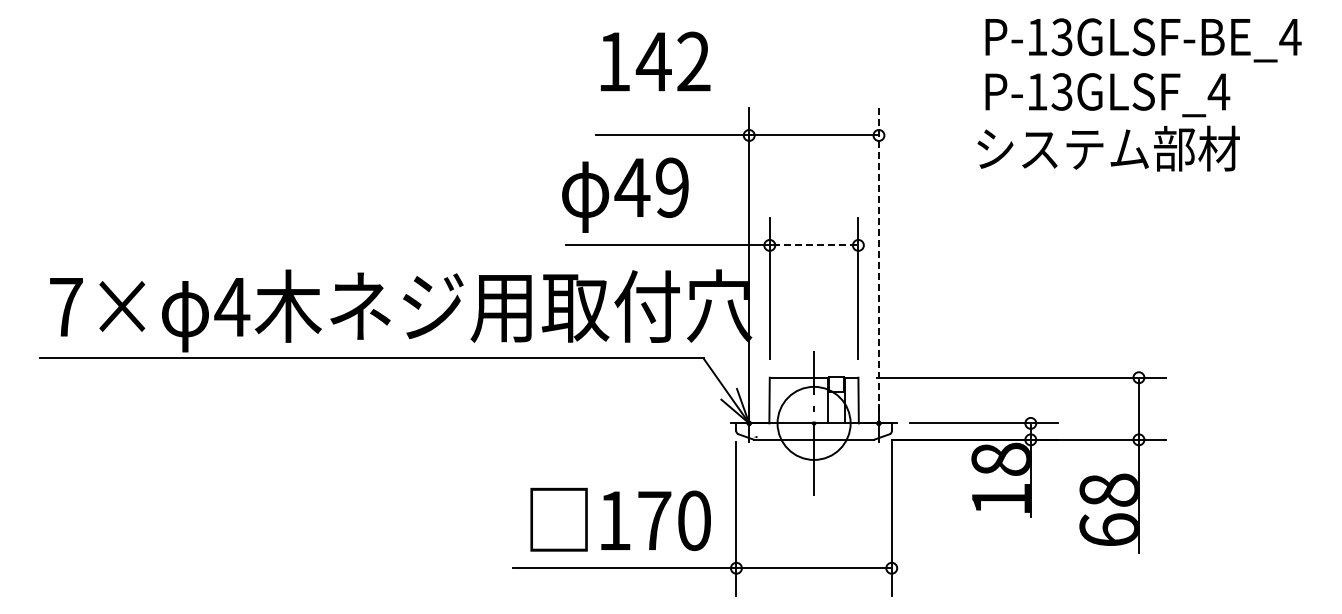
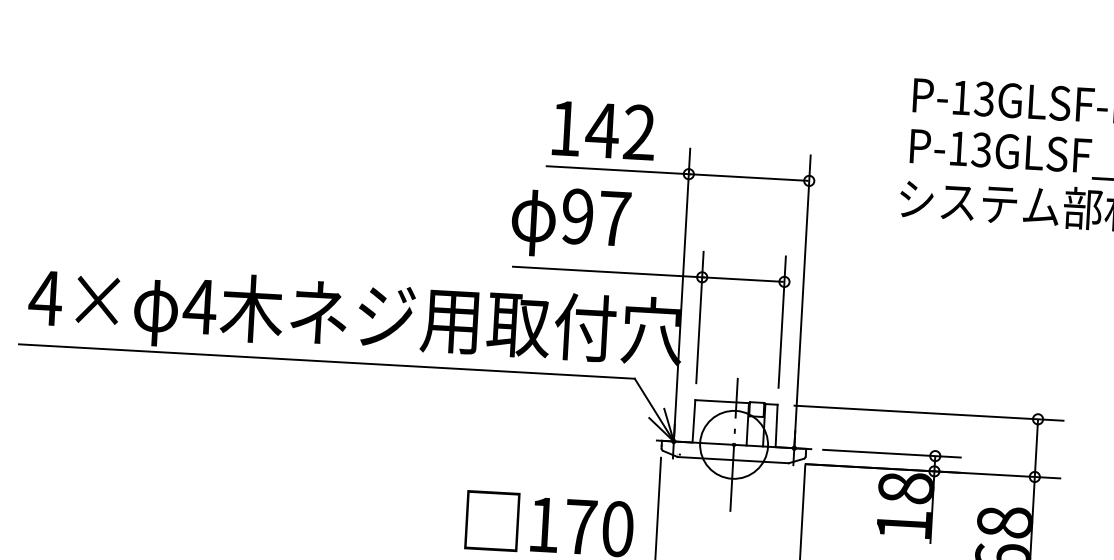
text: (655, 61) -> (603, 130), moved
text: (651, 187) -> (595, 217), 49 -> 97
line: (813, 245) -> (742, 279), dashed -> solid
line: (878, 265) -> (802, 301), dashed -> solid
text: (66, 307) -> (45, 298), 7× -> 4×

